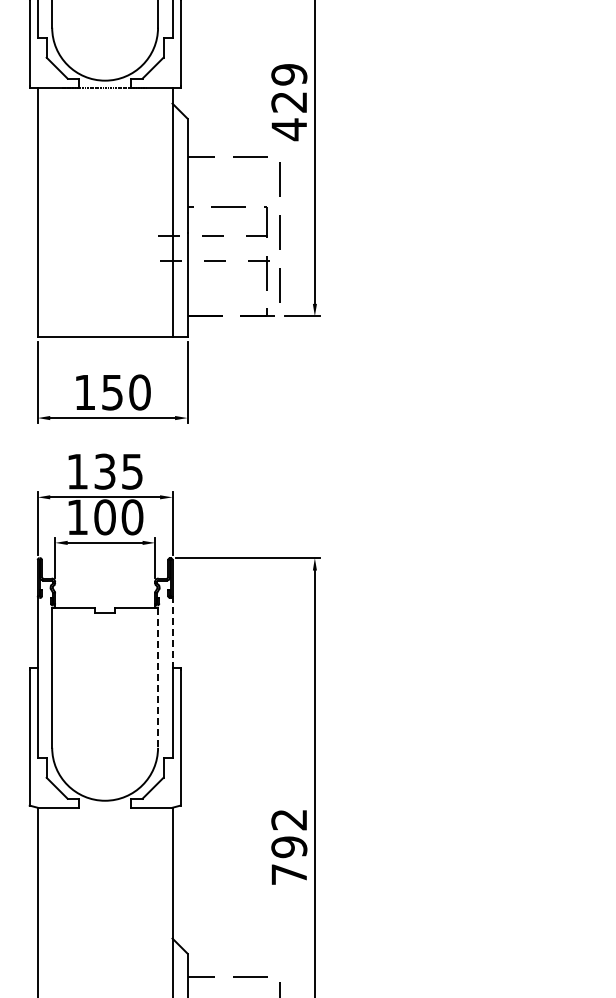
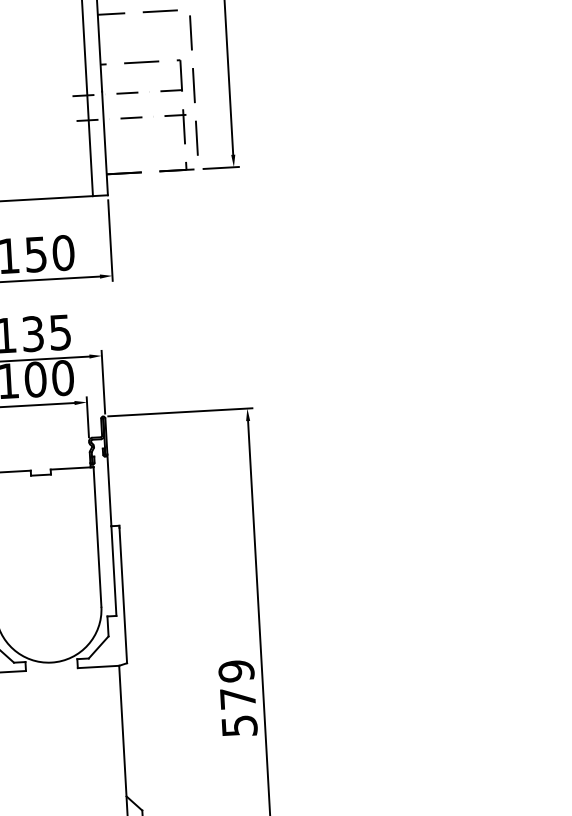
line: (172, 631) -> (109, 489), dashed -> solid
line: (158, 677) -> (97, 536), dashed -> solid
text: (289, 846) -> (238, 697), 792 -> 579

